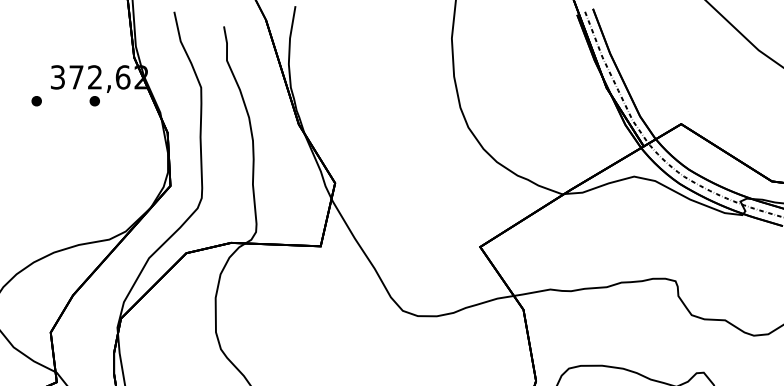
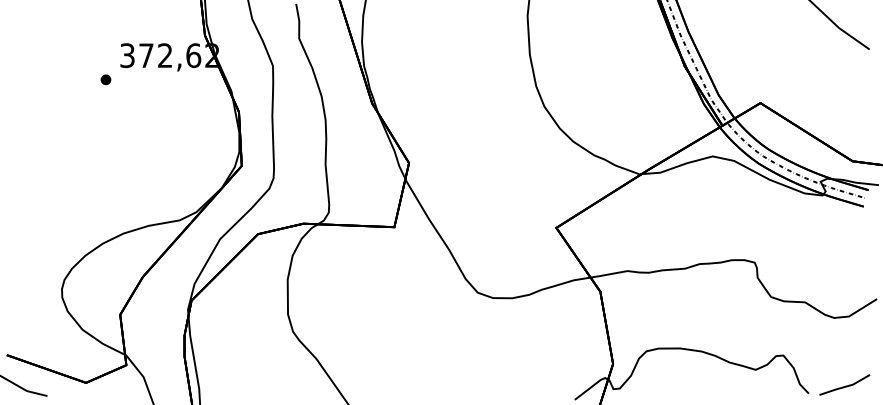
part: (94, 100) -> (164, 79), removed

